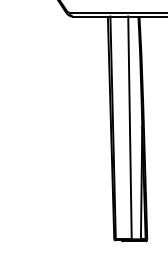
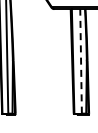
line: (130, 126) -> (81, 60), solid -> dashed

